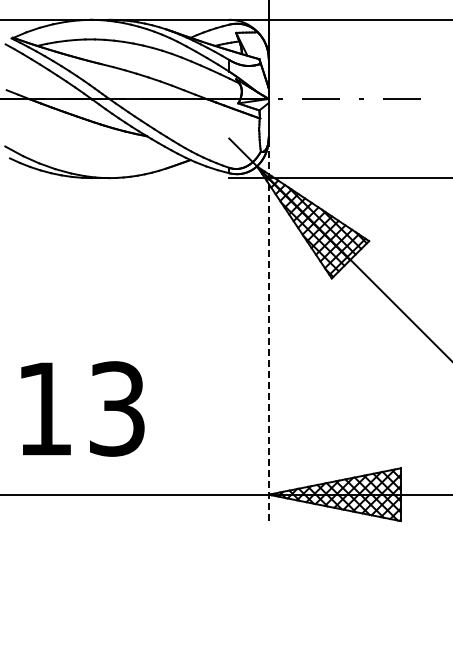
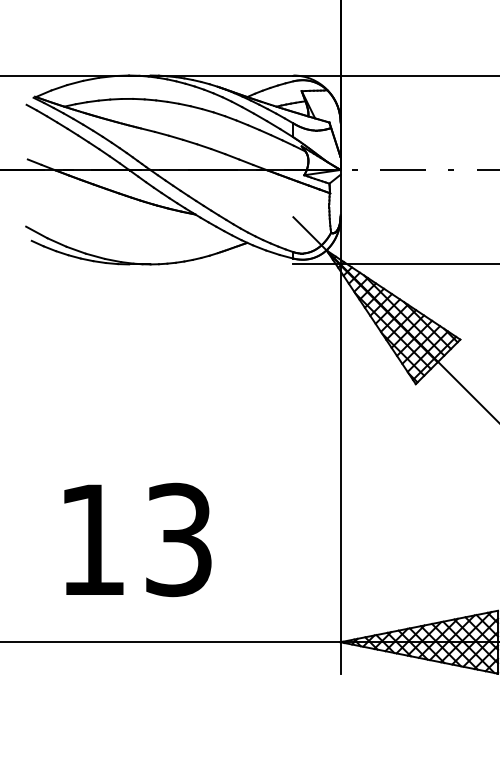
line: (268, 329) -> (340, 445), dashed -> solid
text: (82, 408) -> (137, 539), moved

